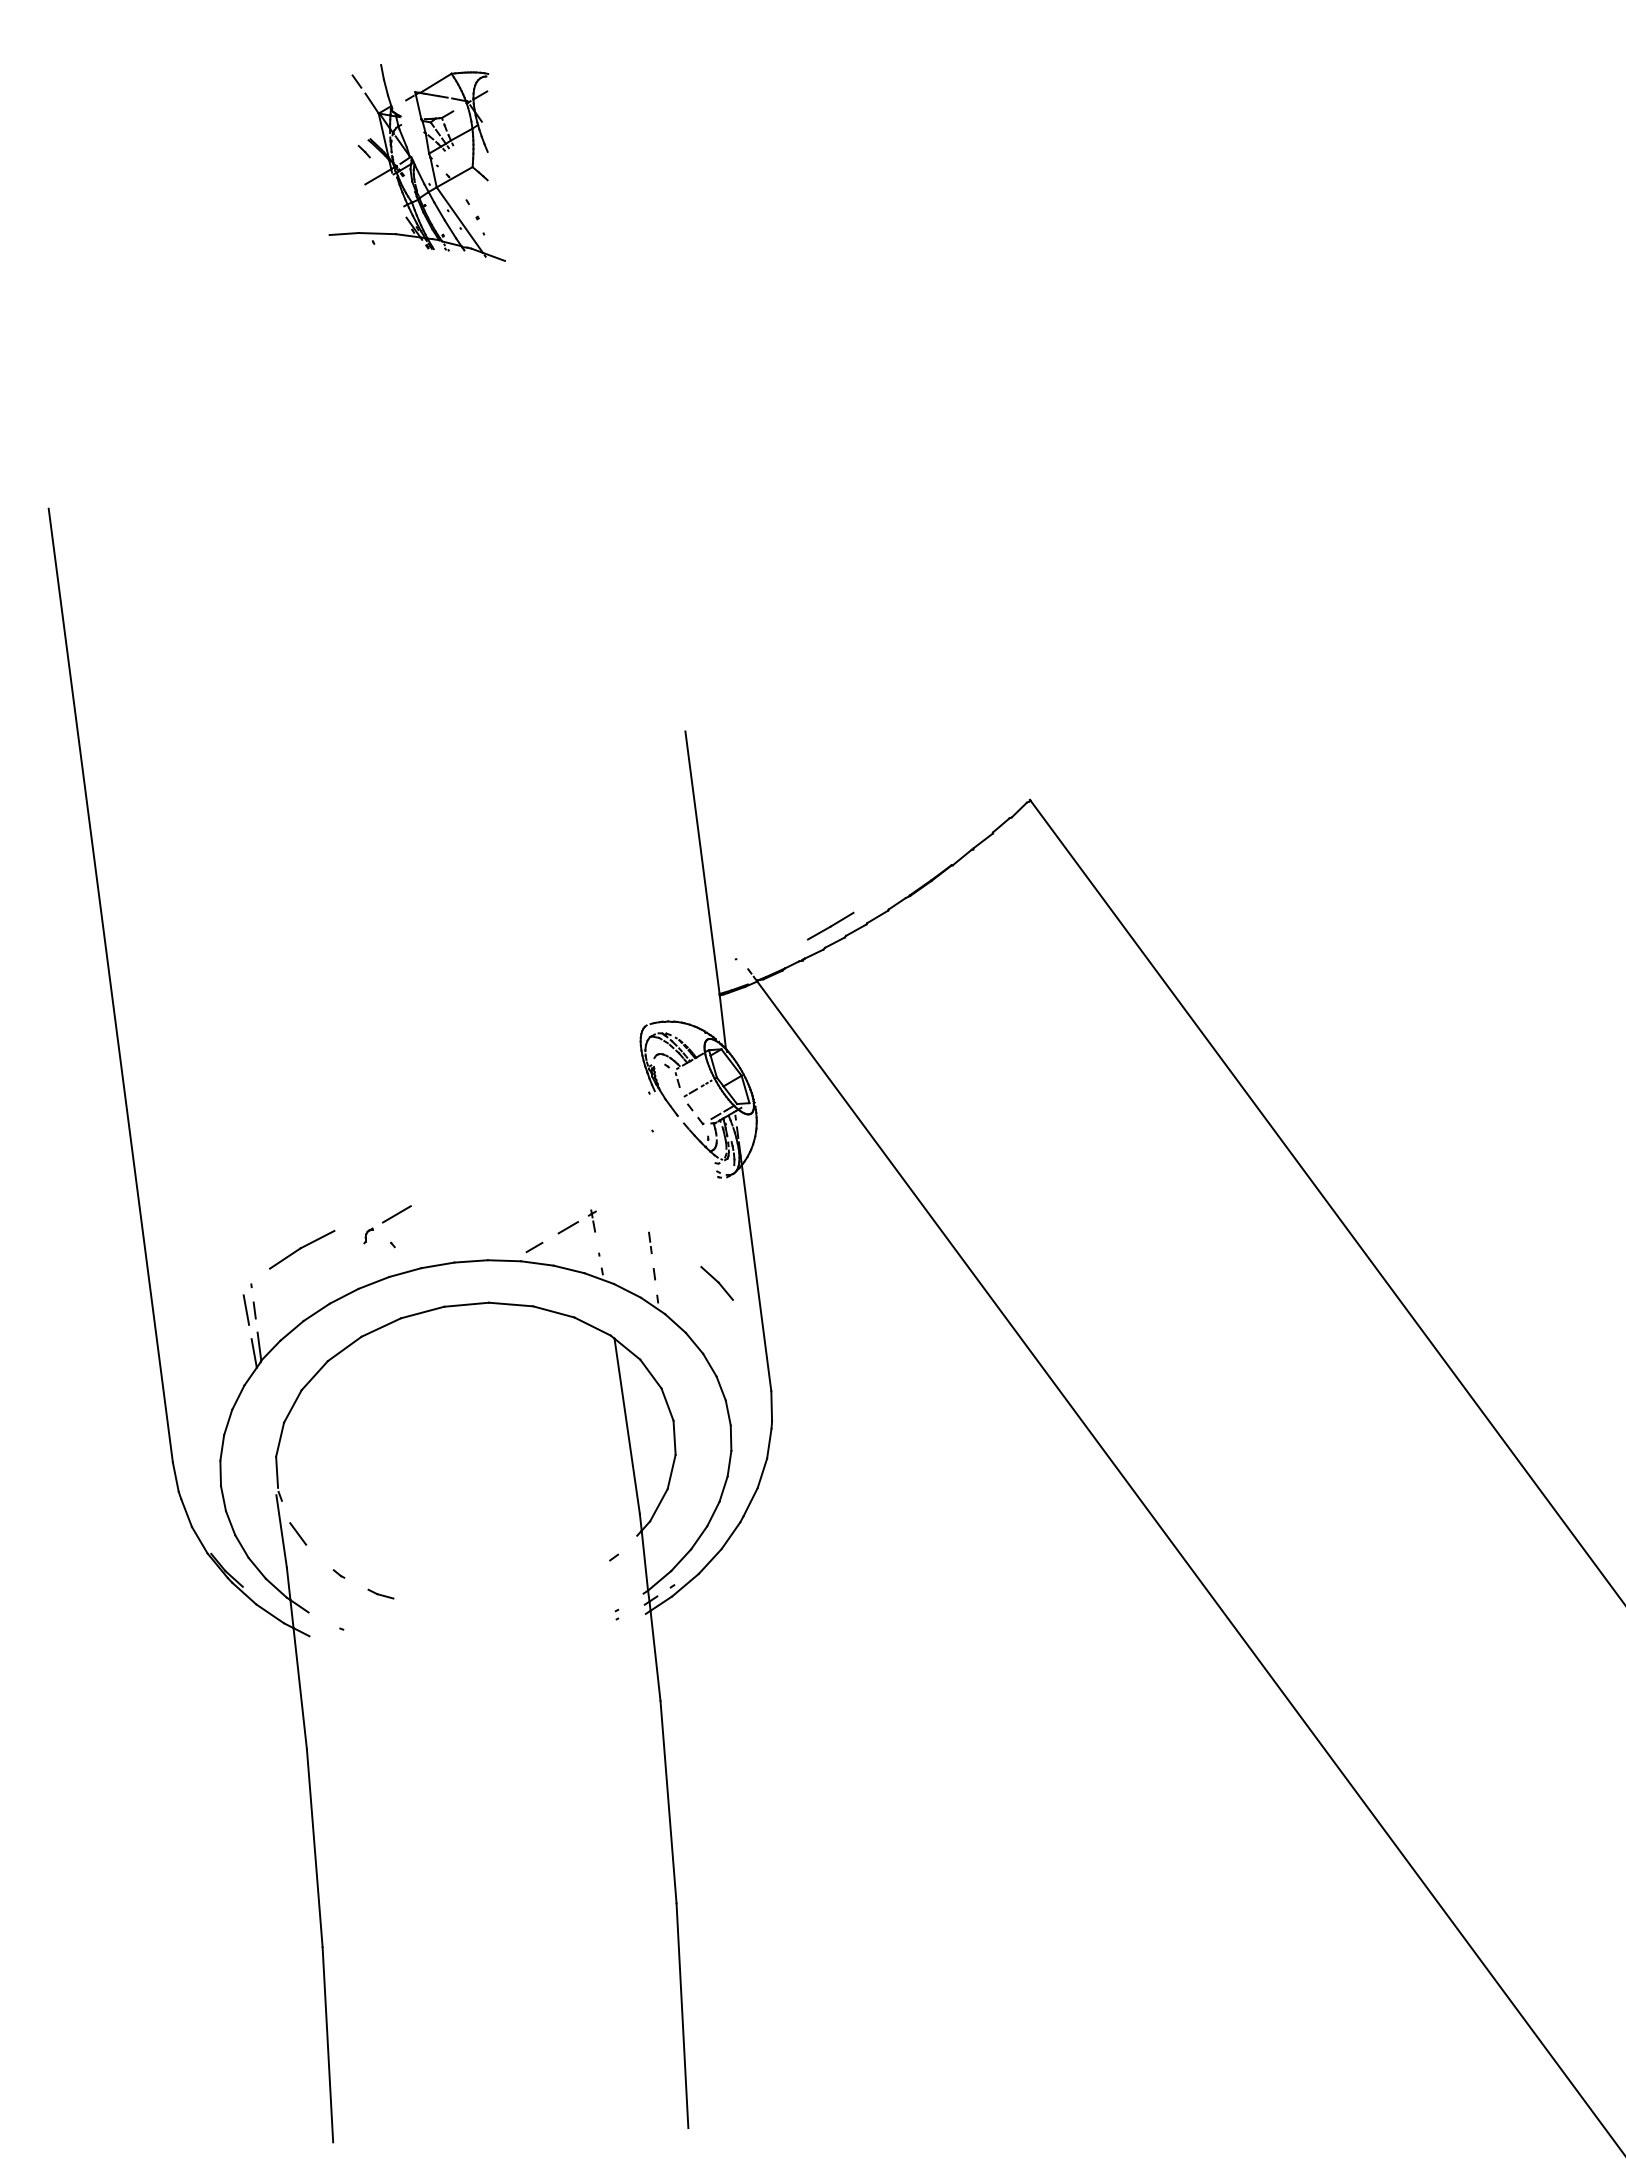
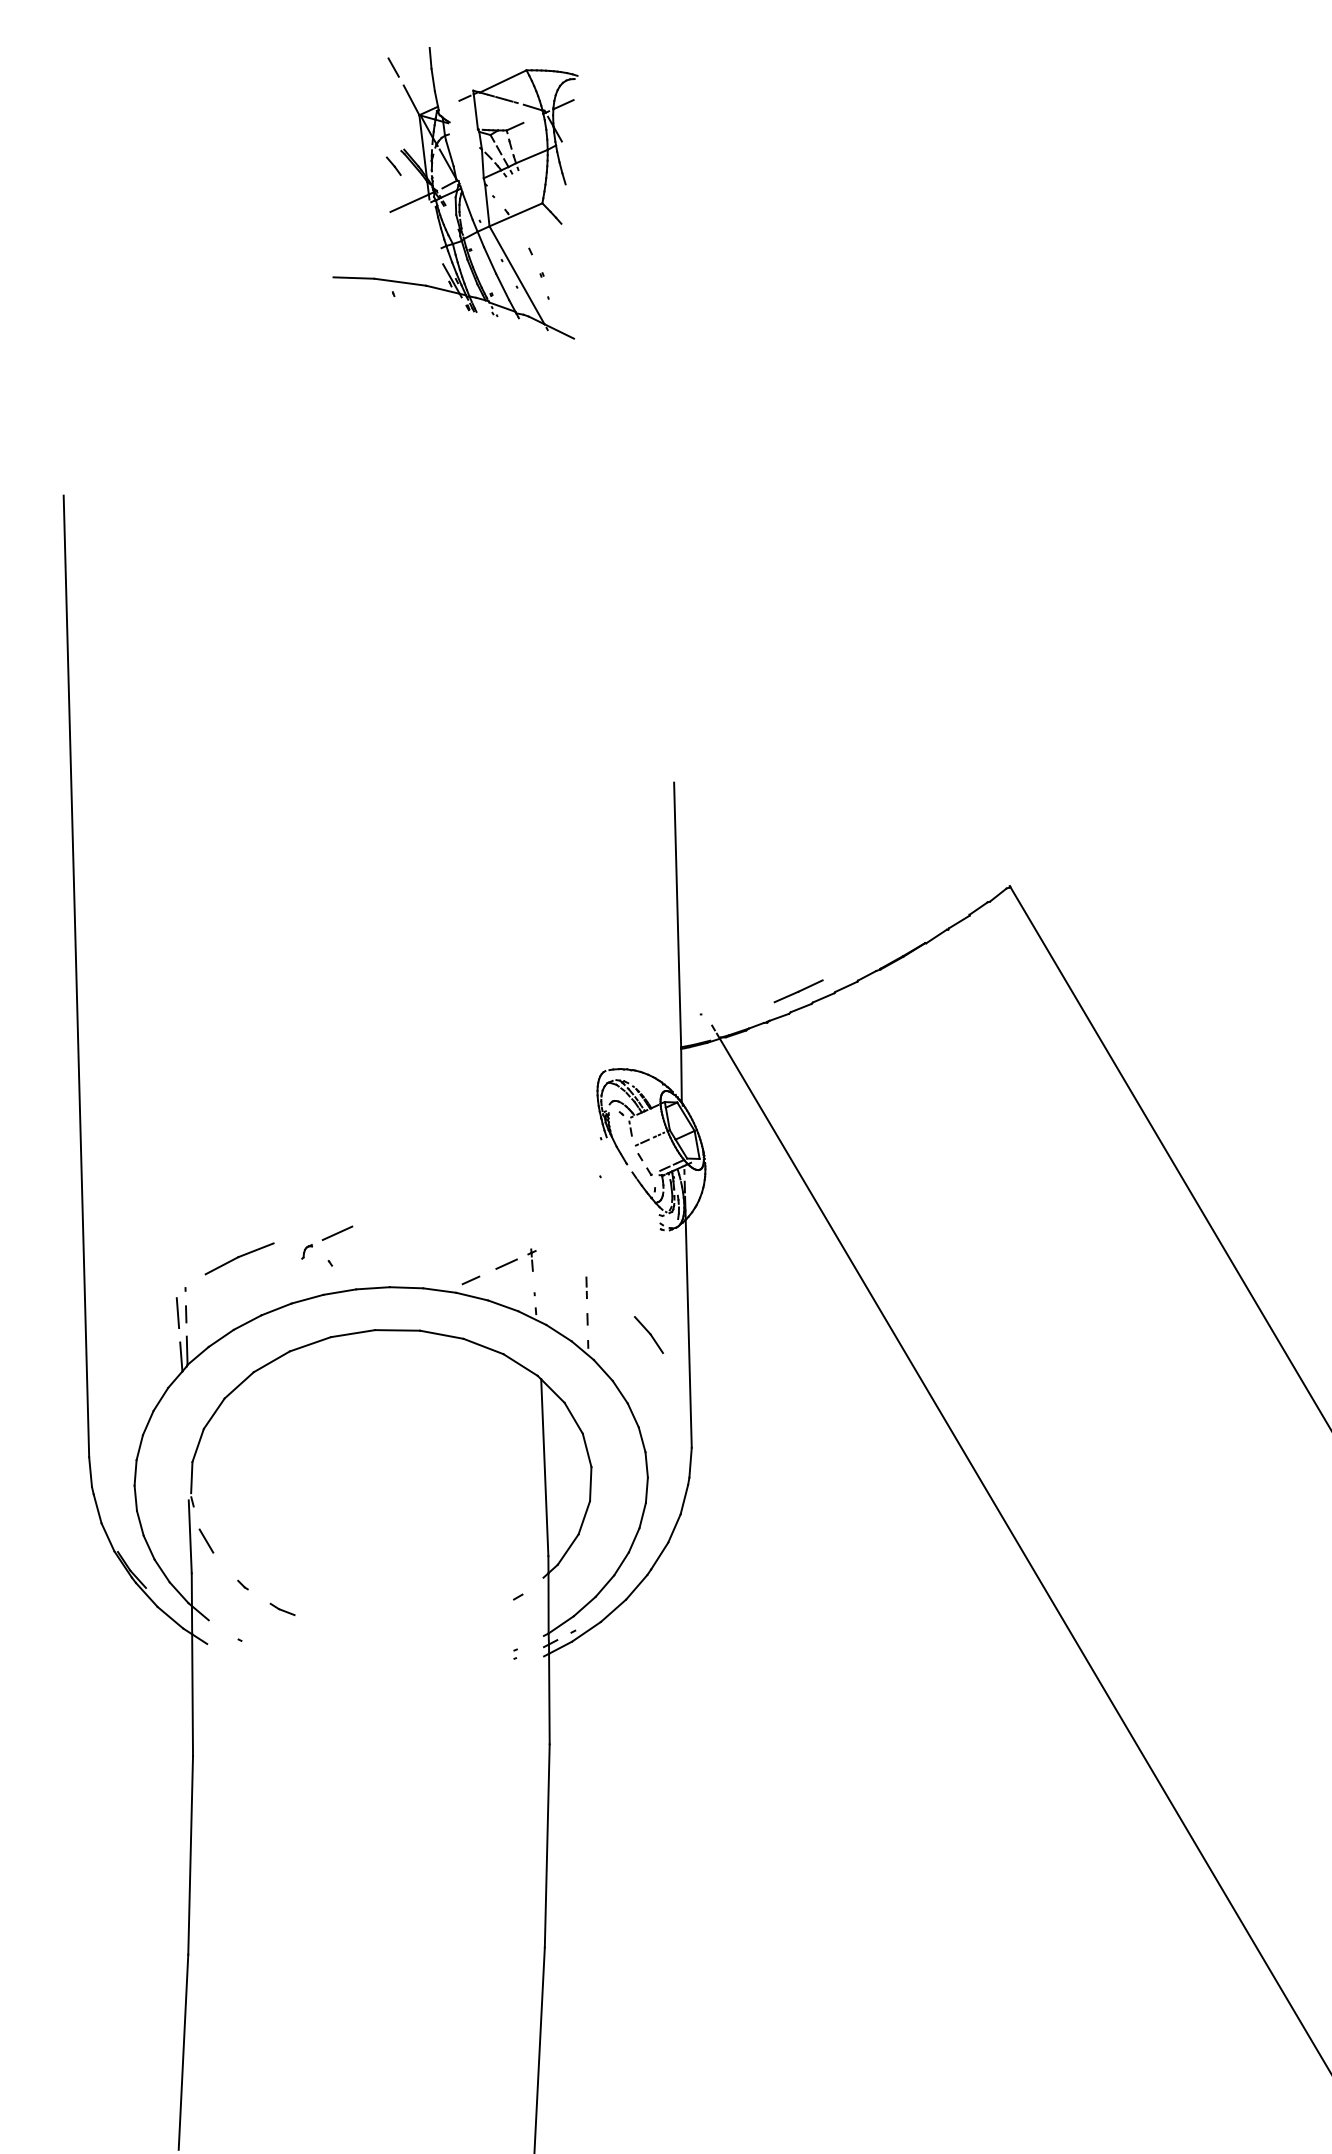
part: (416, 162) -> (465, 189), size x1.4

